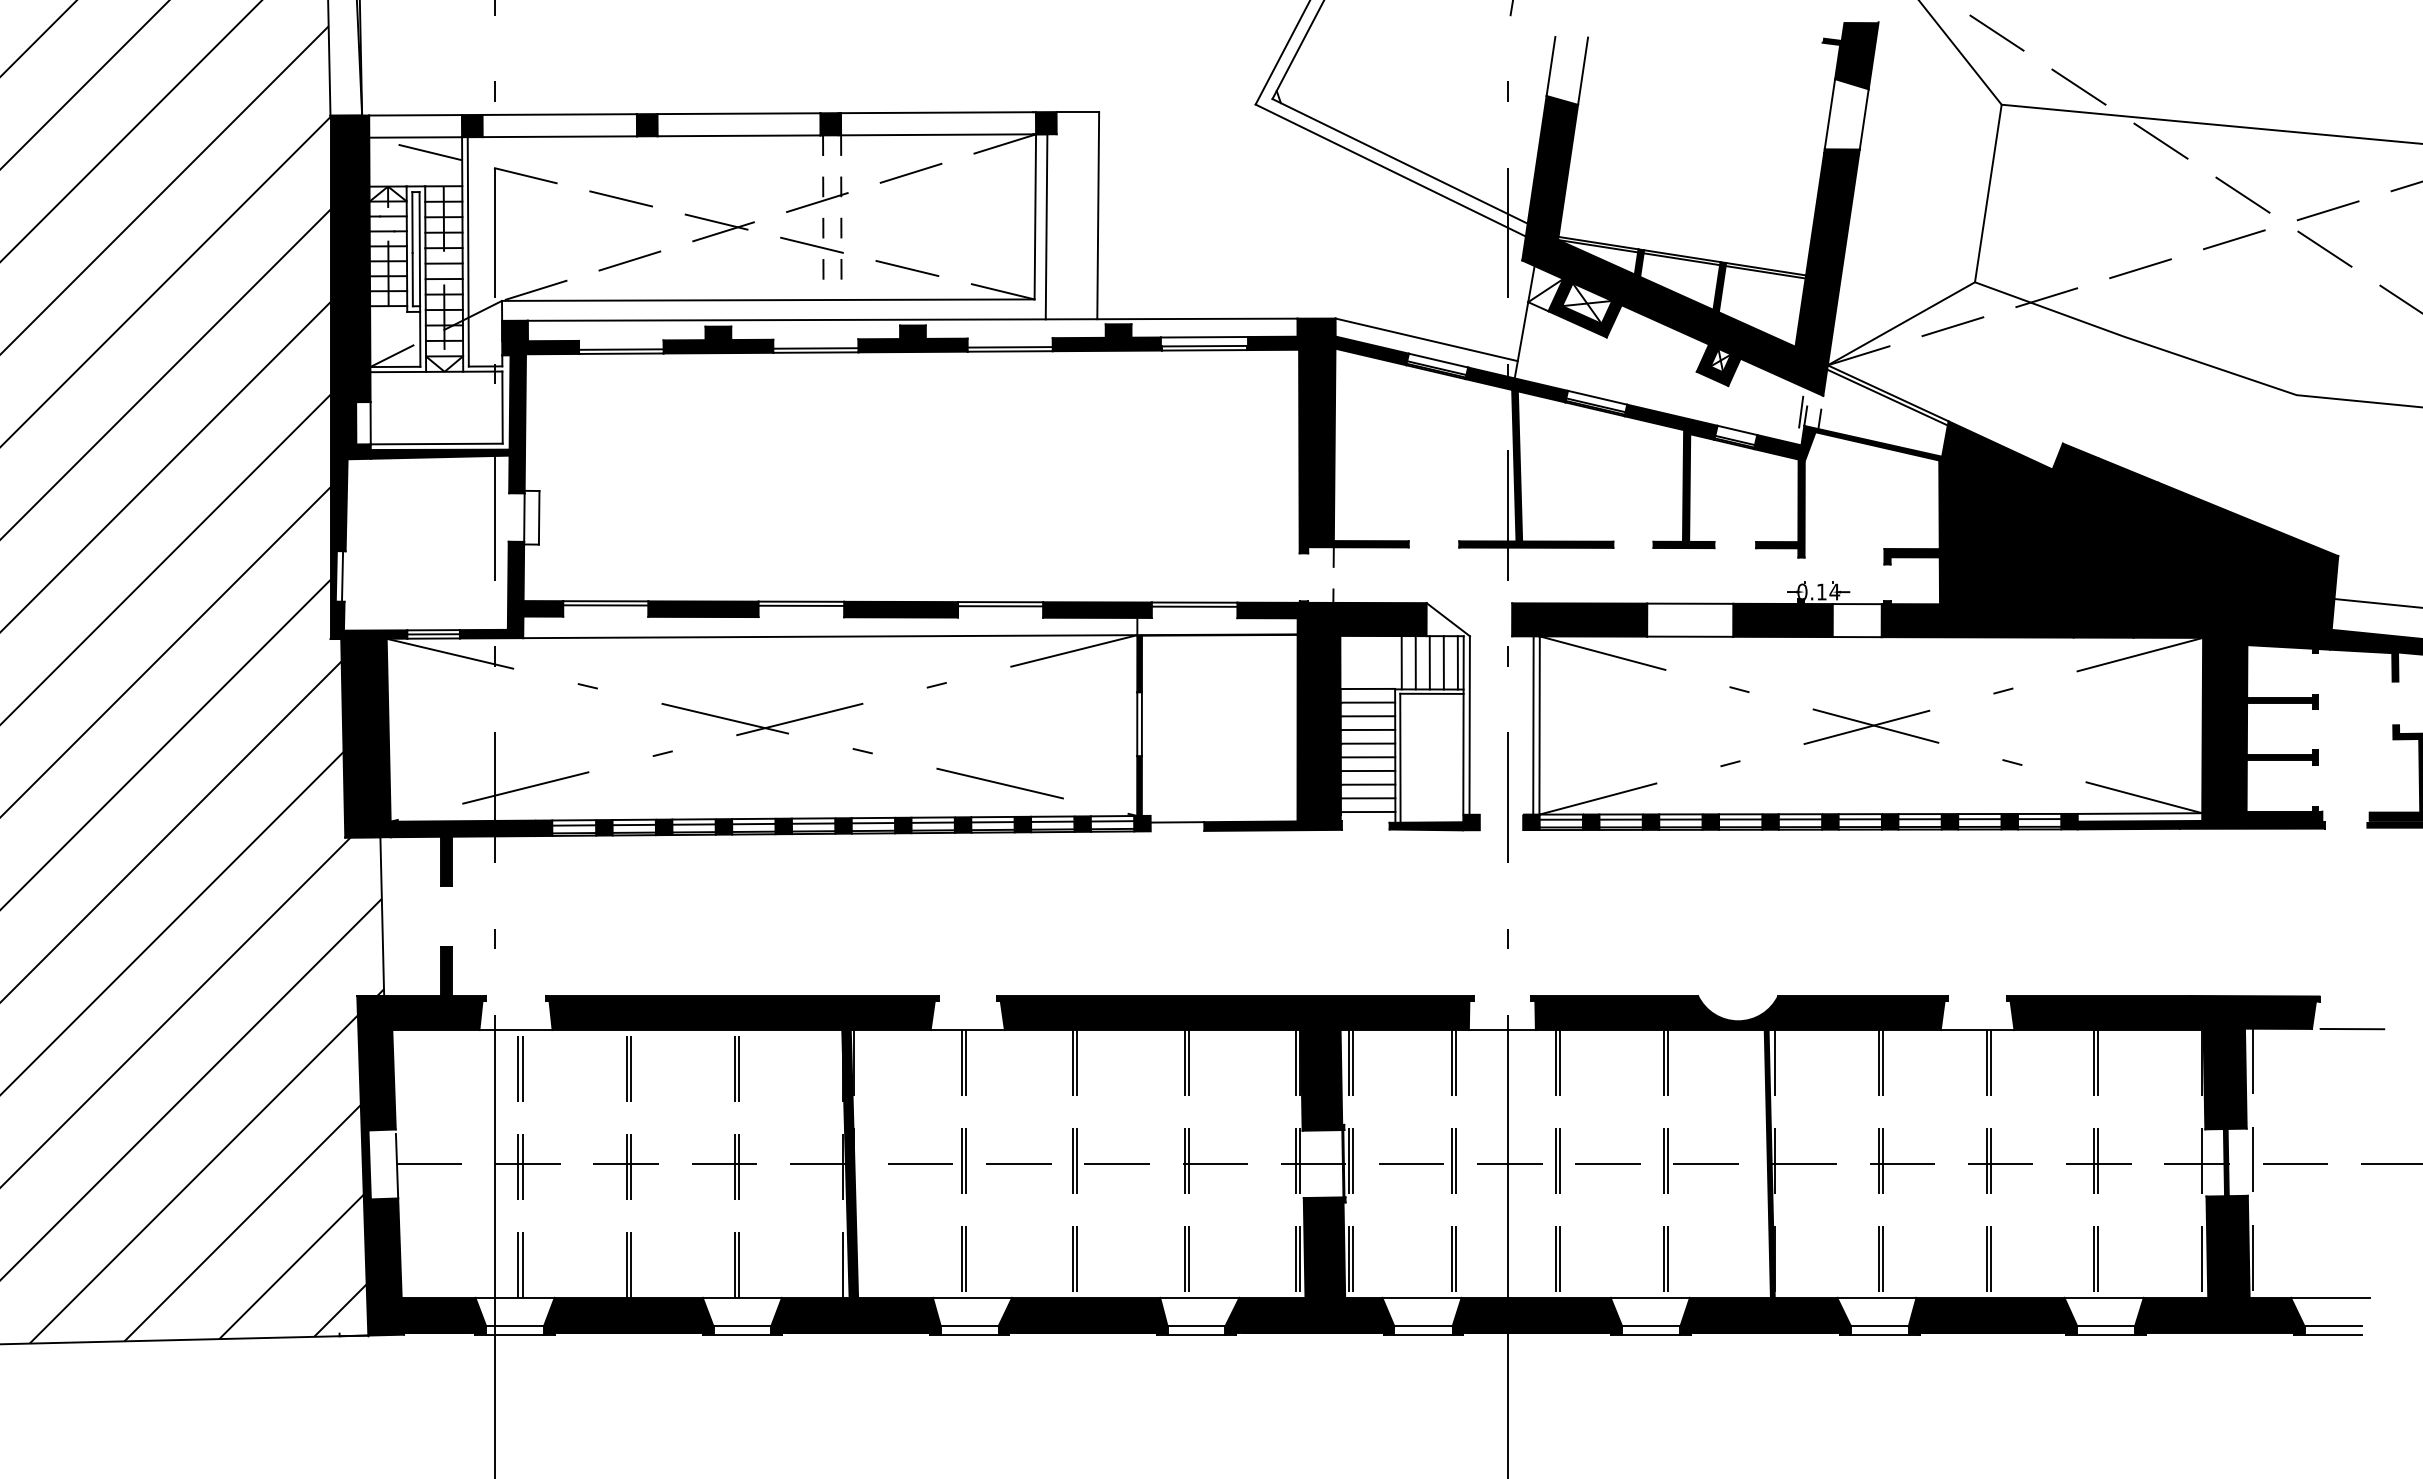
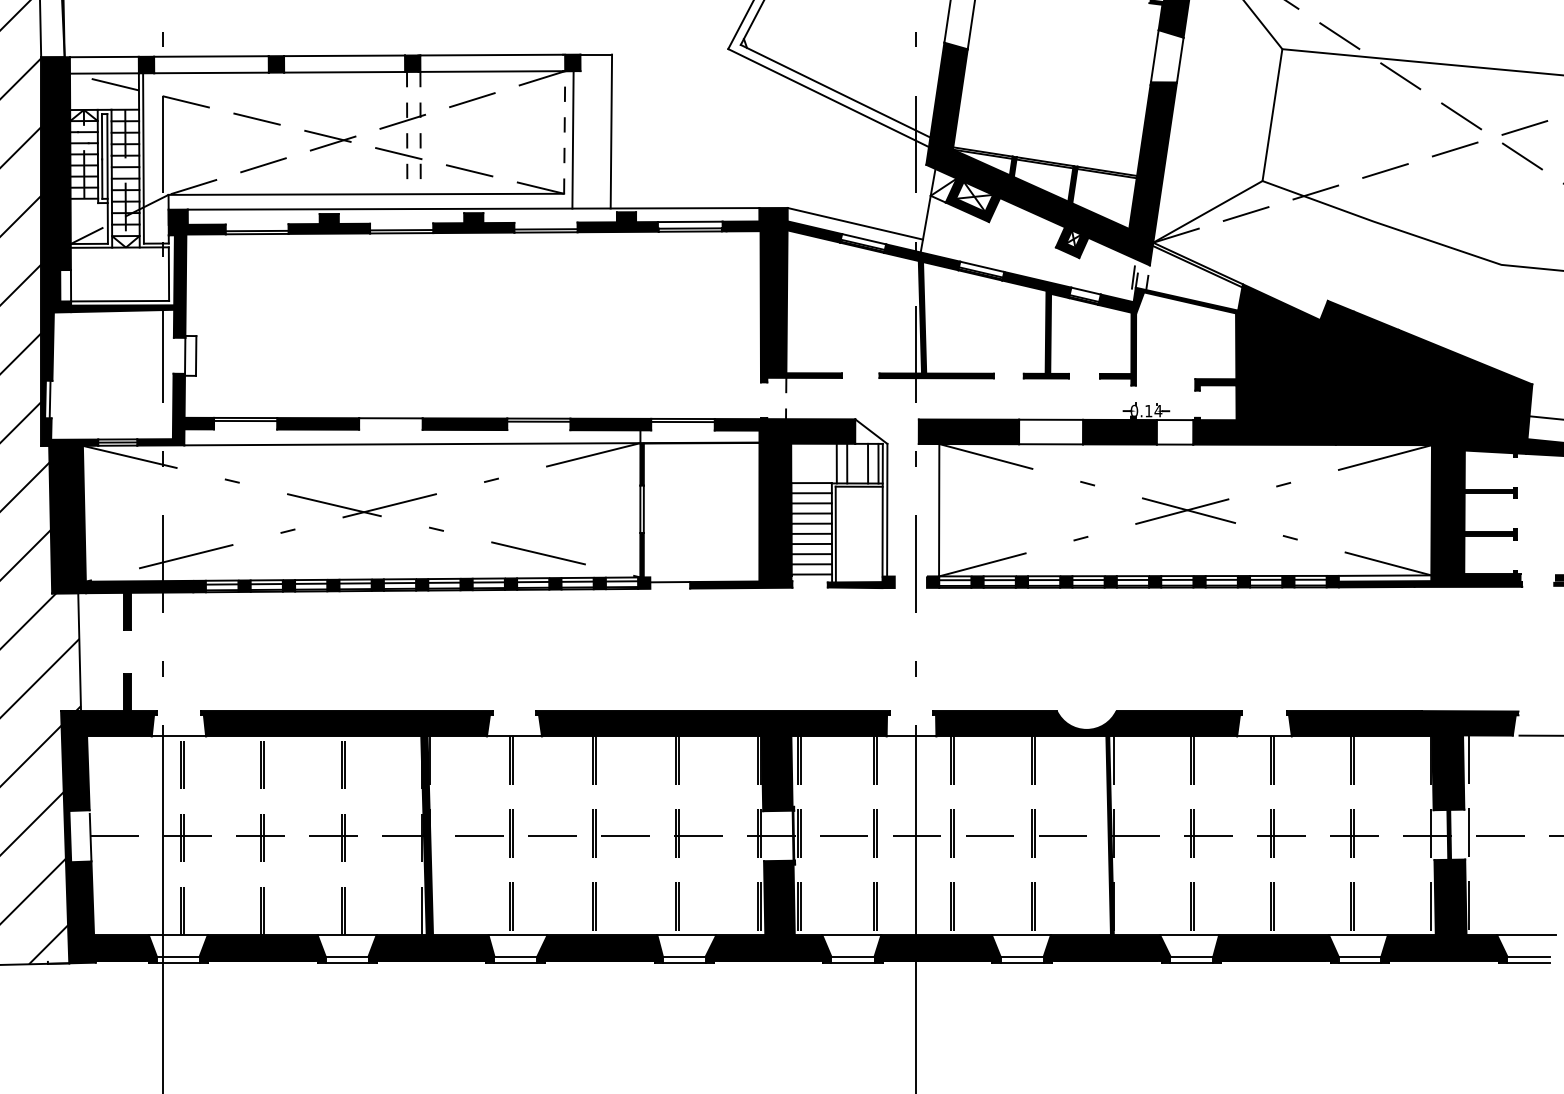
line: (1035, 216) -> (564, 132), solid -> dashed
line: (801, 605) -> (390, 421), removed
line: (1429, 662) -> (857, 463), removed
line: (1533, 725) -> (934, 510), removed

